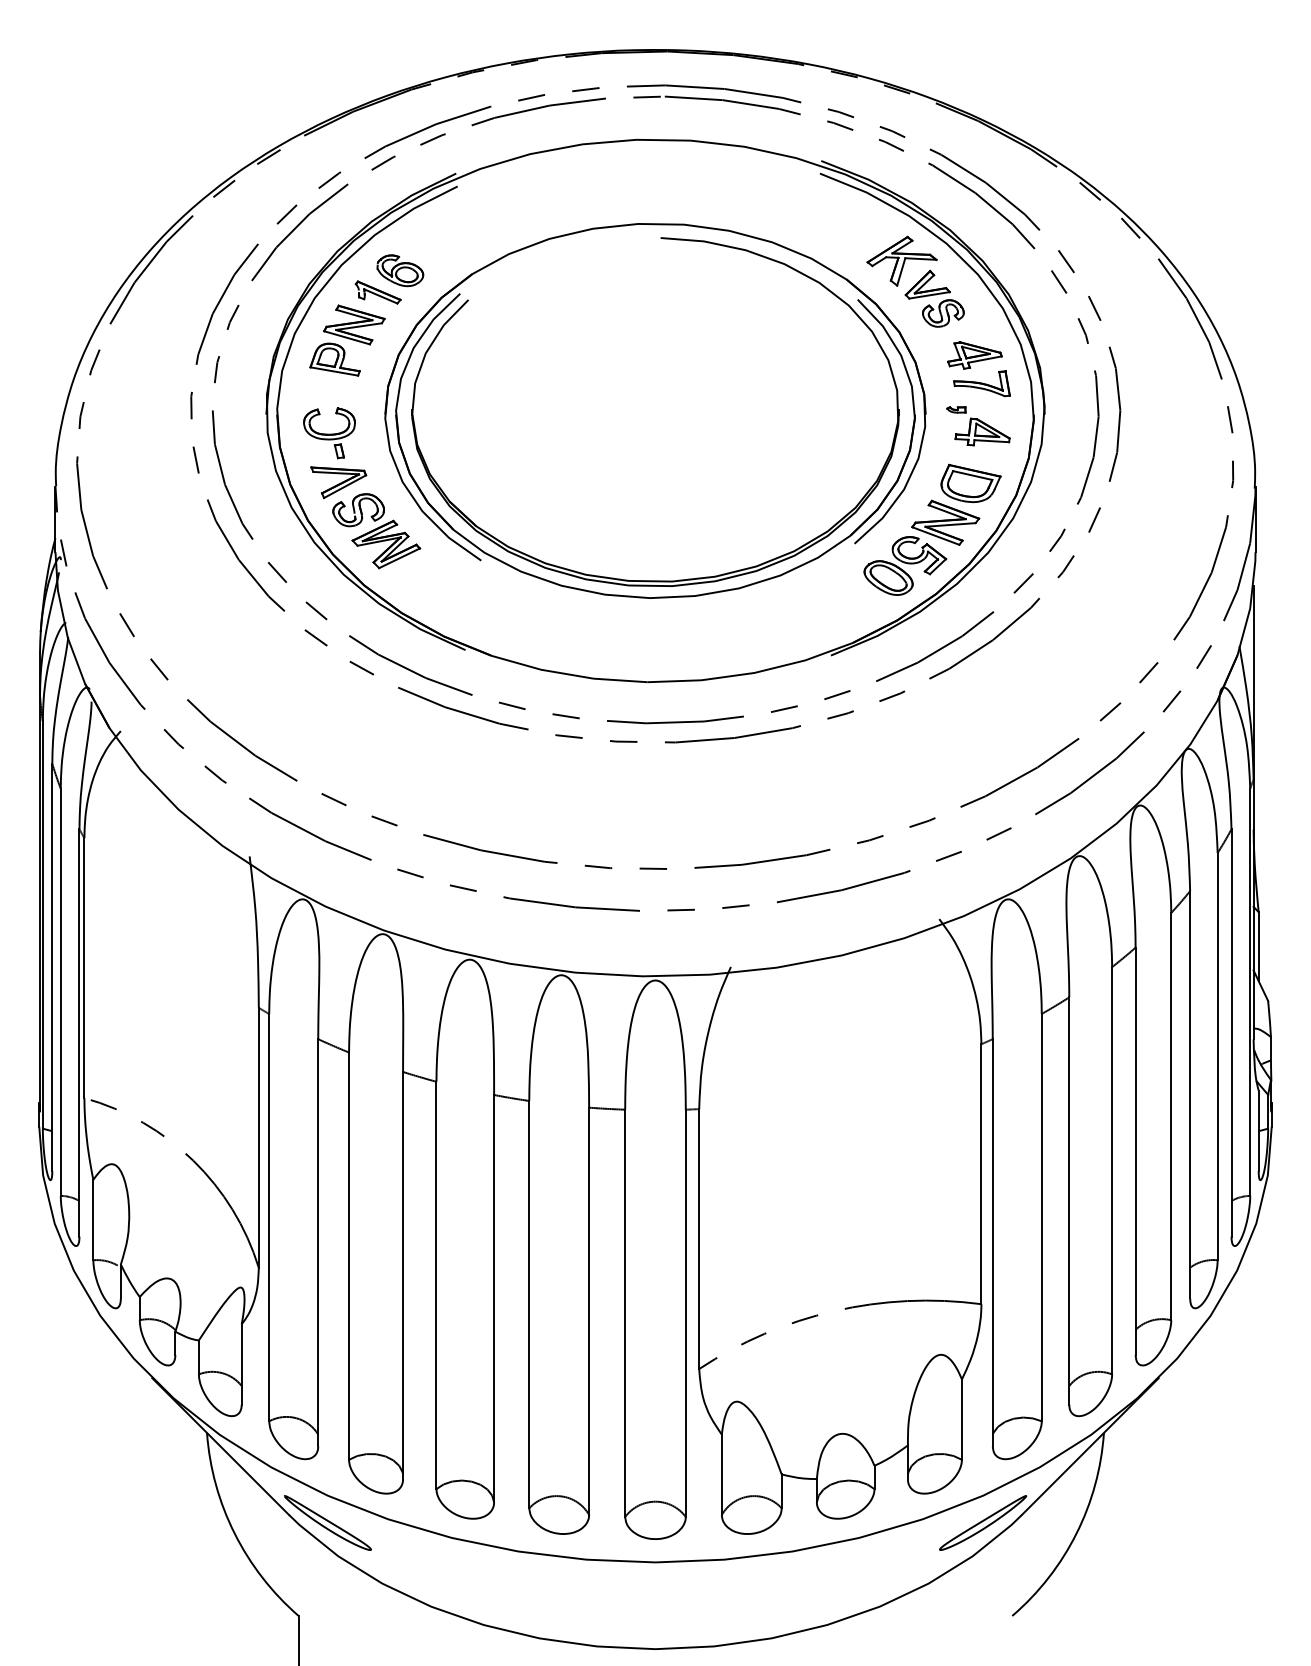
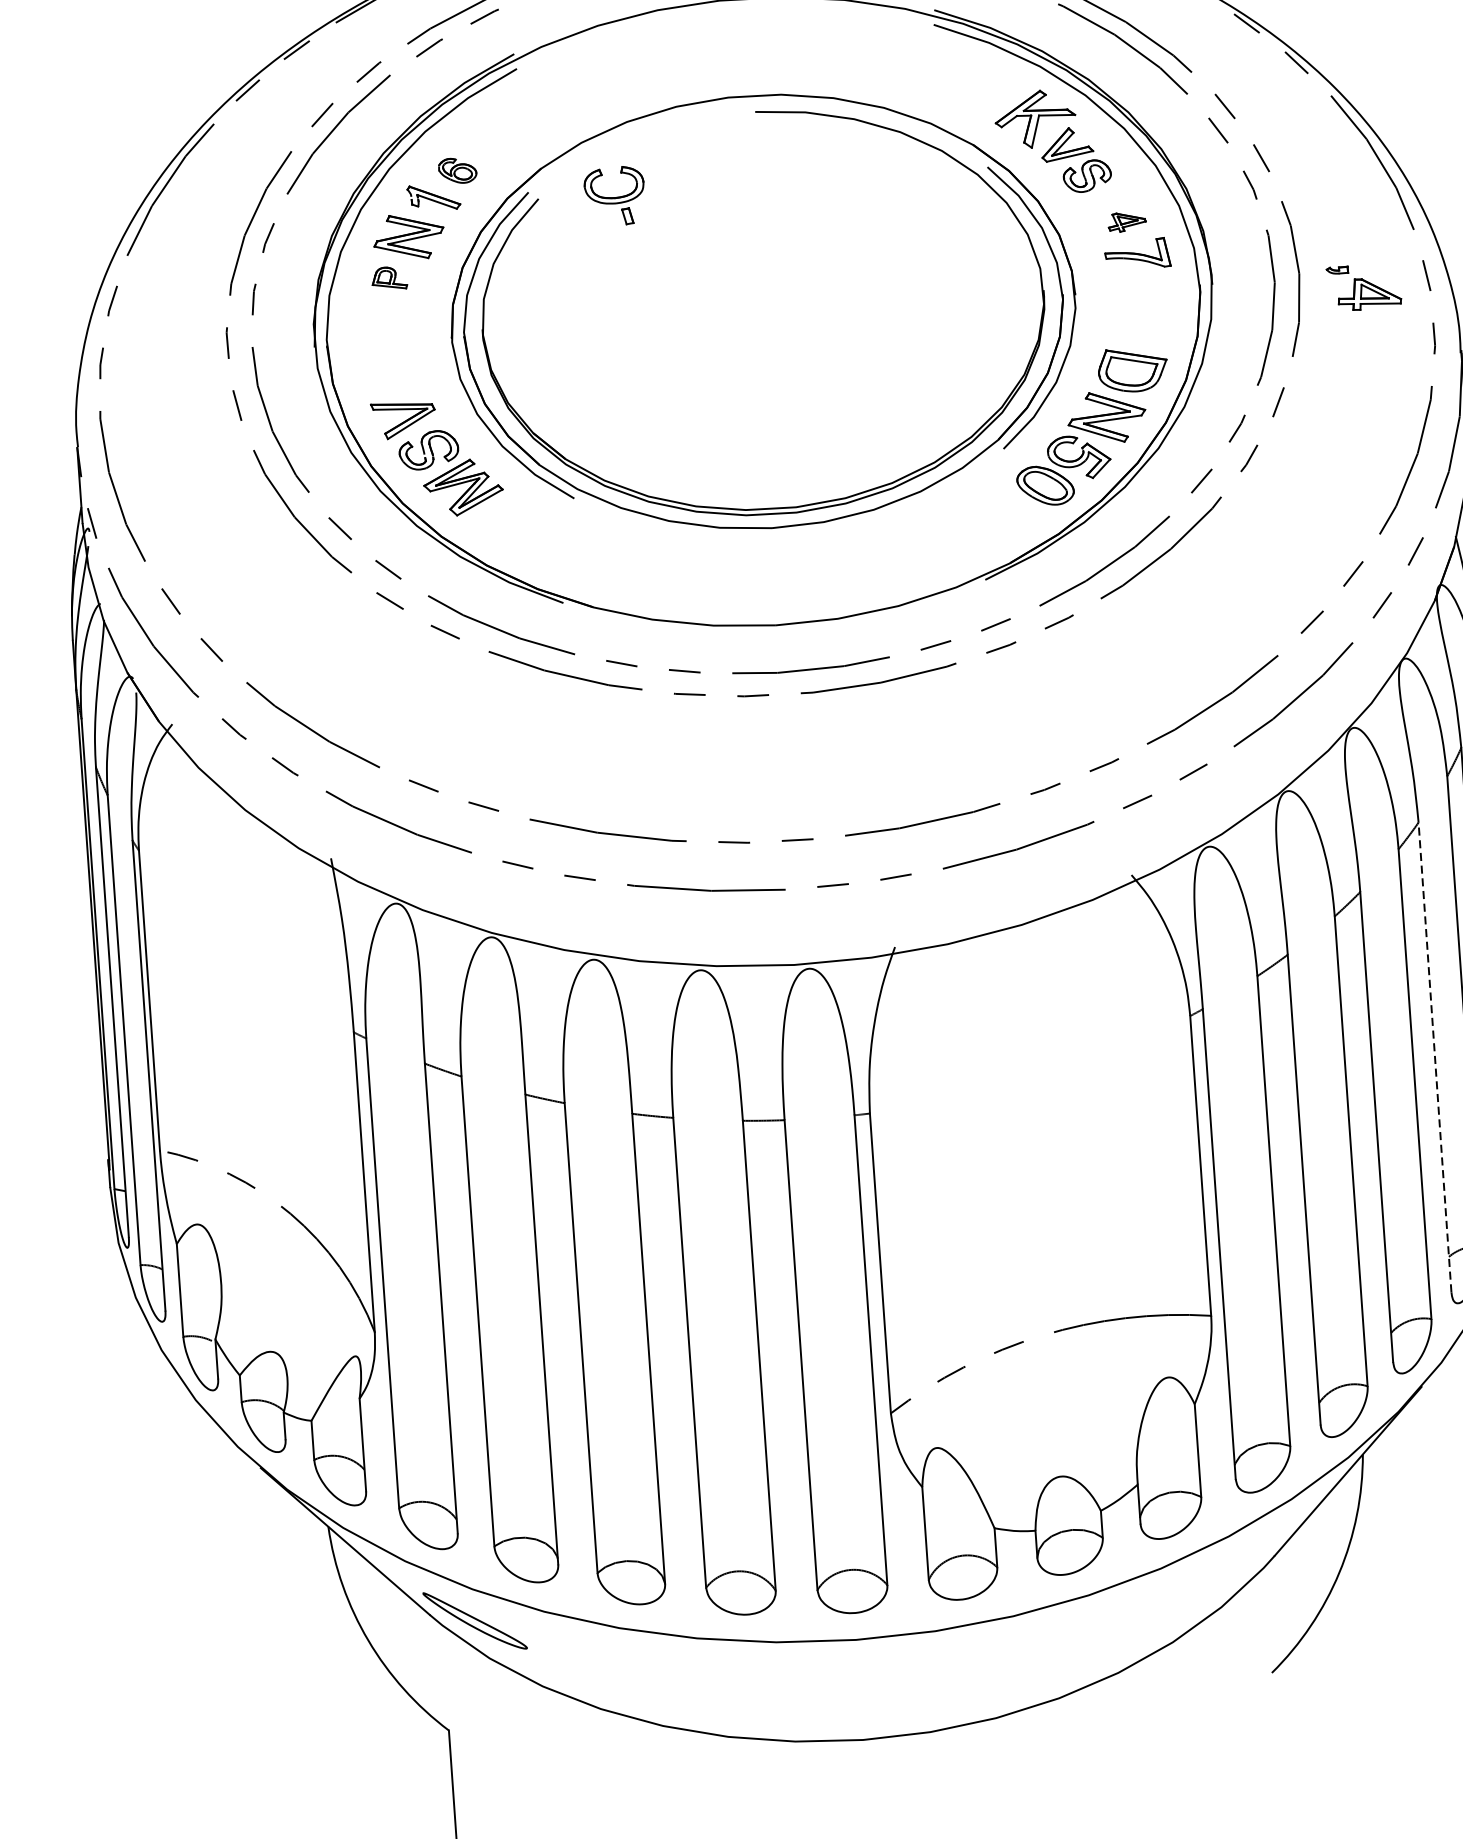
part: (400, 270) -> (457, 170), size x0.7
part: (974, 355) -> (1126, 222), size x0.6
part: (334, 359) -> (388, 278), size x0.6
part: (978, 426) -> (1364, 287), moved
part: (329, 433) -> (614, 196), moved
line: (1190, 1094) -> (1435, 1057), solid -> dashed
part: (983, 1522) -> (1231, 1567), removed

